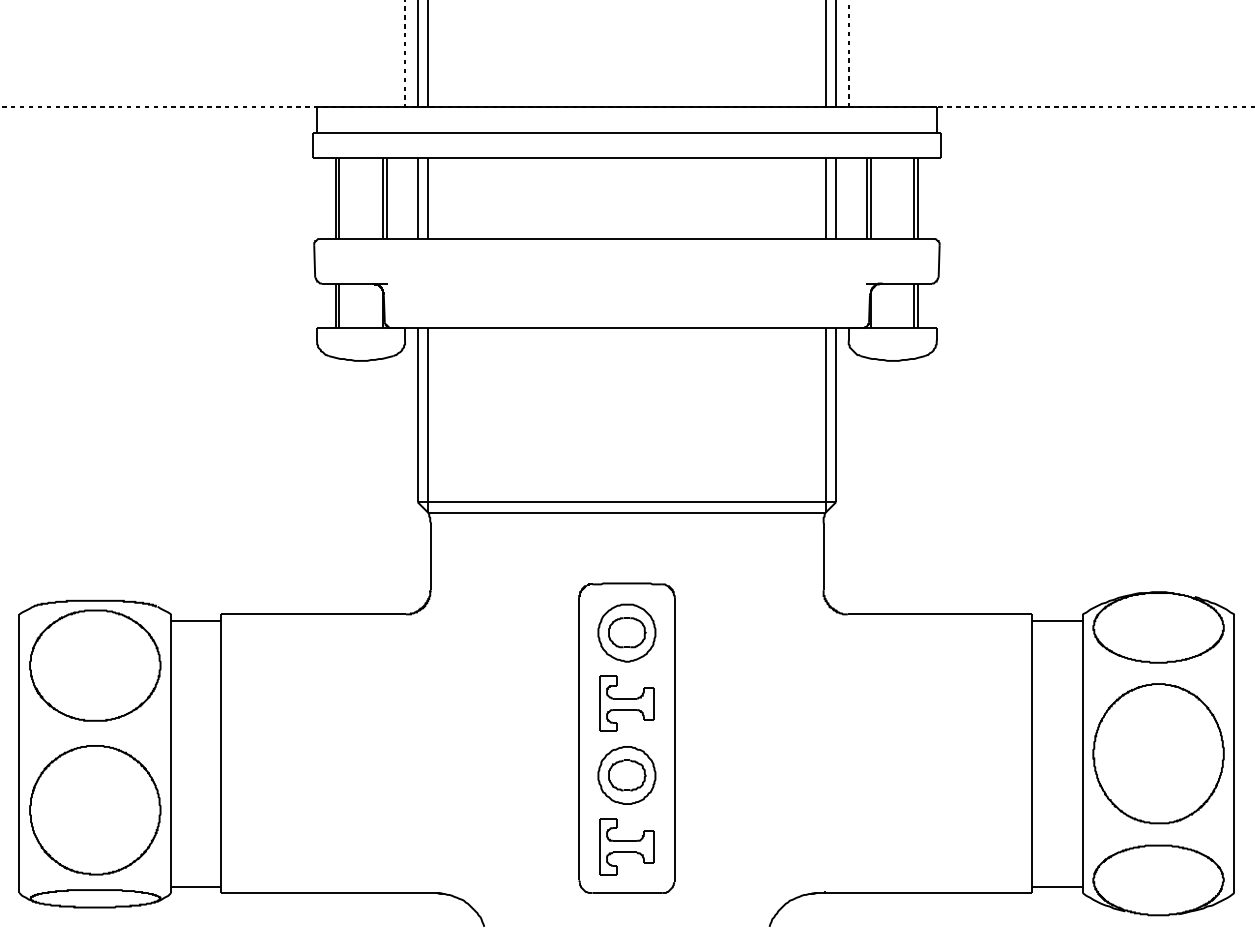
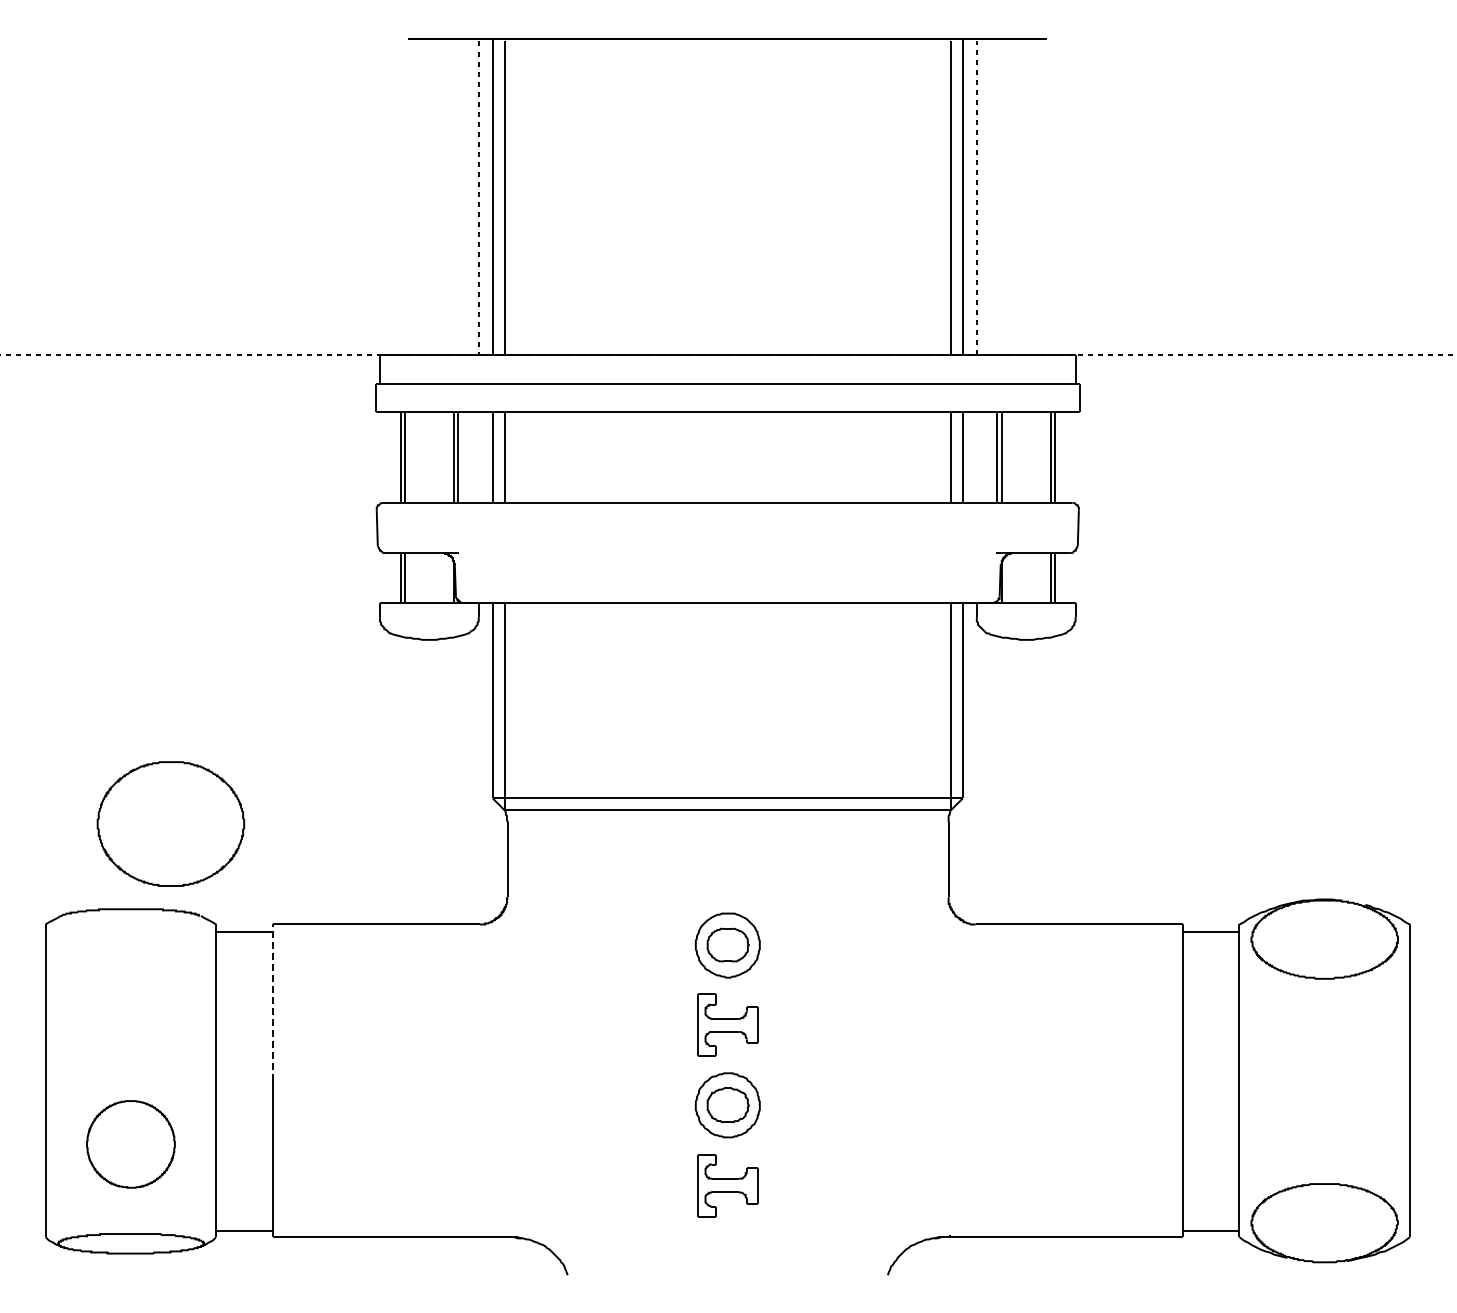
part: (94, 665) -> (170, 823), moved
line: (221, 683) -> (272, 1002), solid -> dashed
part: (626, 738) -> (727, 1063), removed
part: (1158, 753) -> (1324, 1080), removed
part: (94, 810) -> (130, 1144), size x0.6

